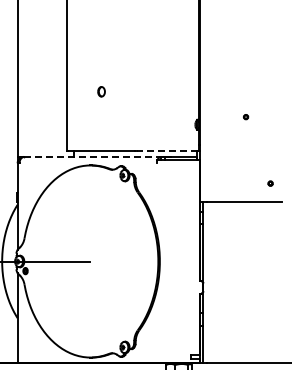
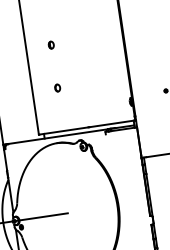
part: (101, 32) -> (51, 44), added
line: (167, 150) -> (112, 123), dashed -> solid
line: (92, 156) -> (58, 136), dashed -> solid

